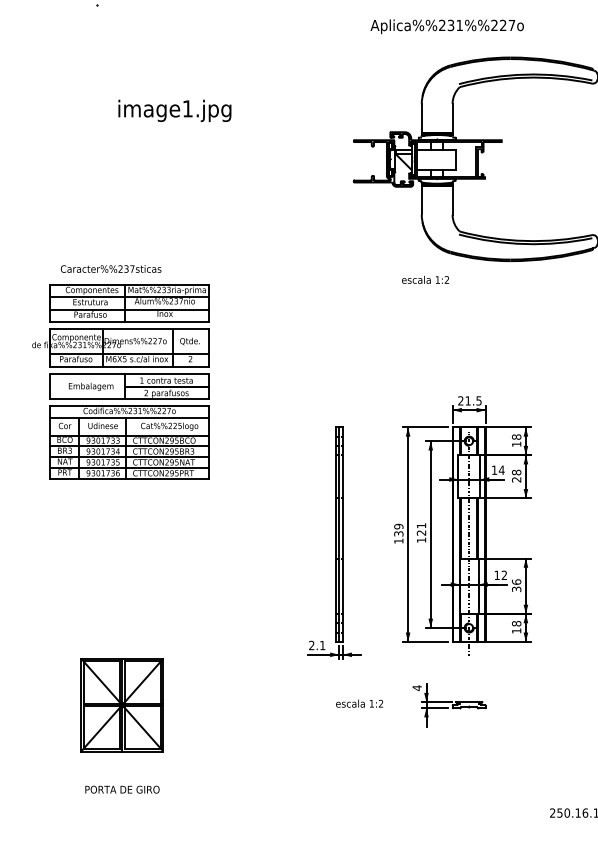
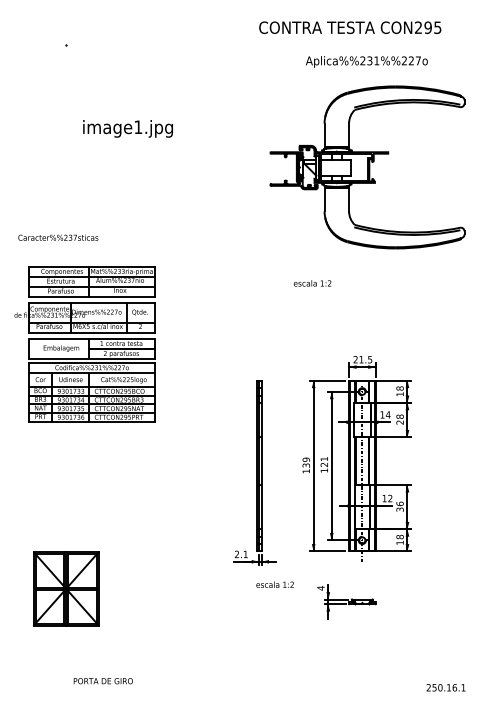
text: (446, 26) -> (366, 61), moved
text: (111, 268) -> (58, 237), moved
text: (425, 280) -> (312, 283), moved
text: (358, 703) -> (274, 584), moved
part: (122, 704) -> (66, 588), moved
text: (121, 790) -> (102, 681), moved

